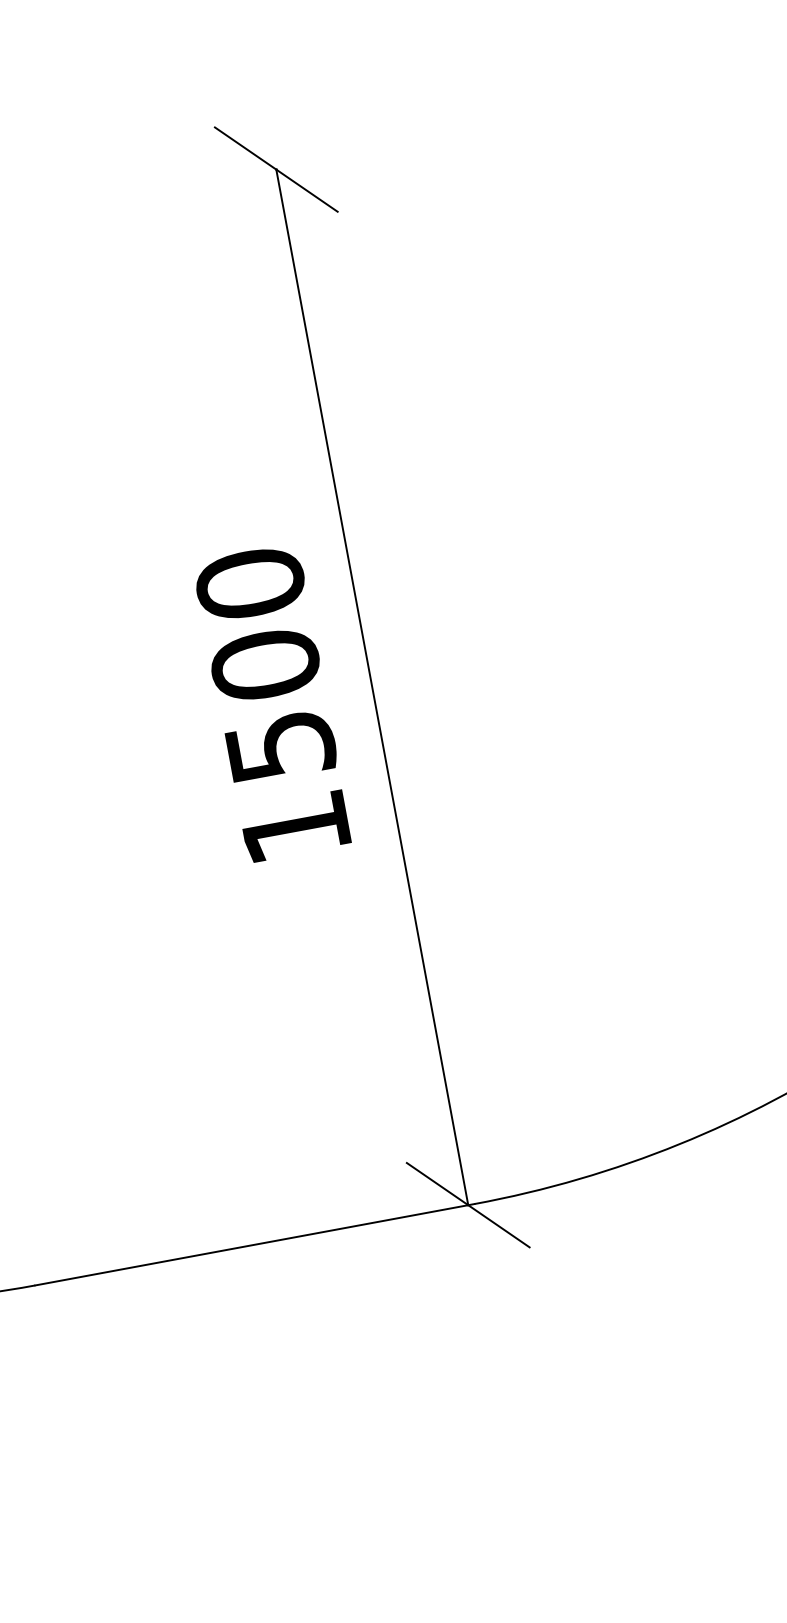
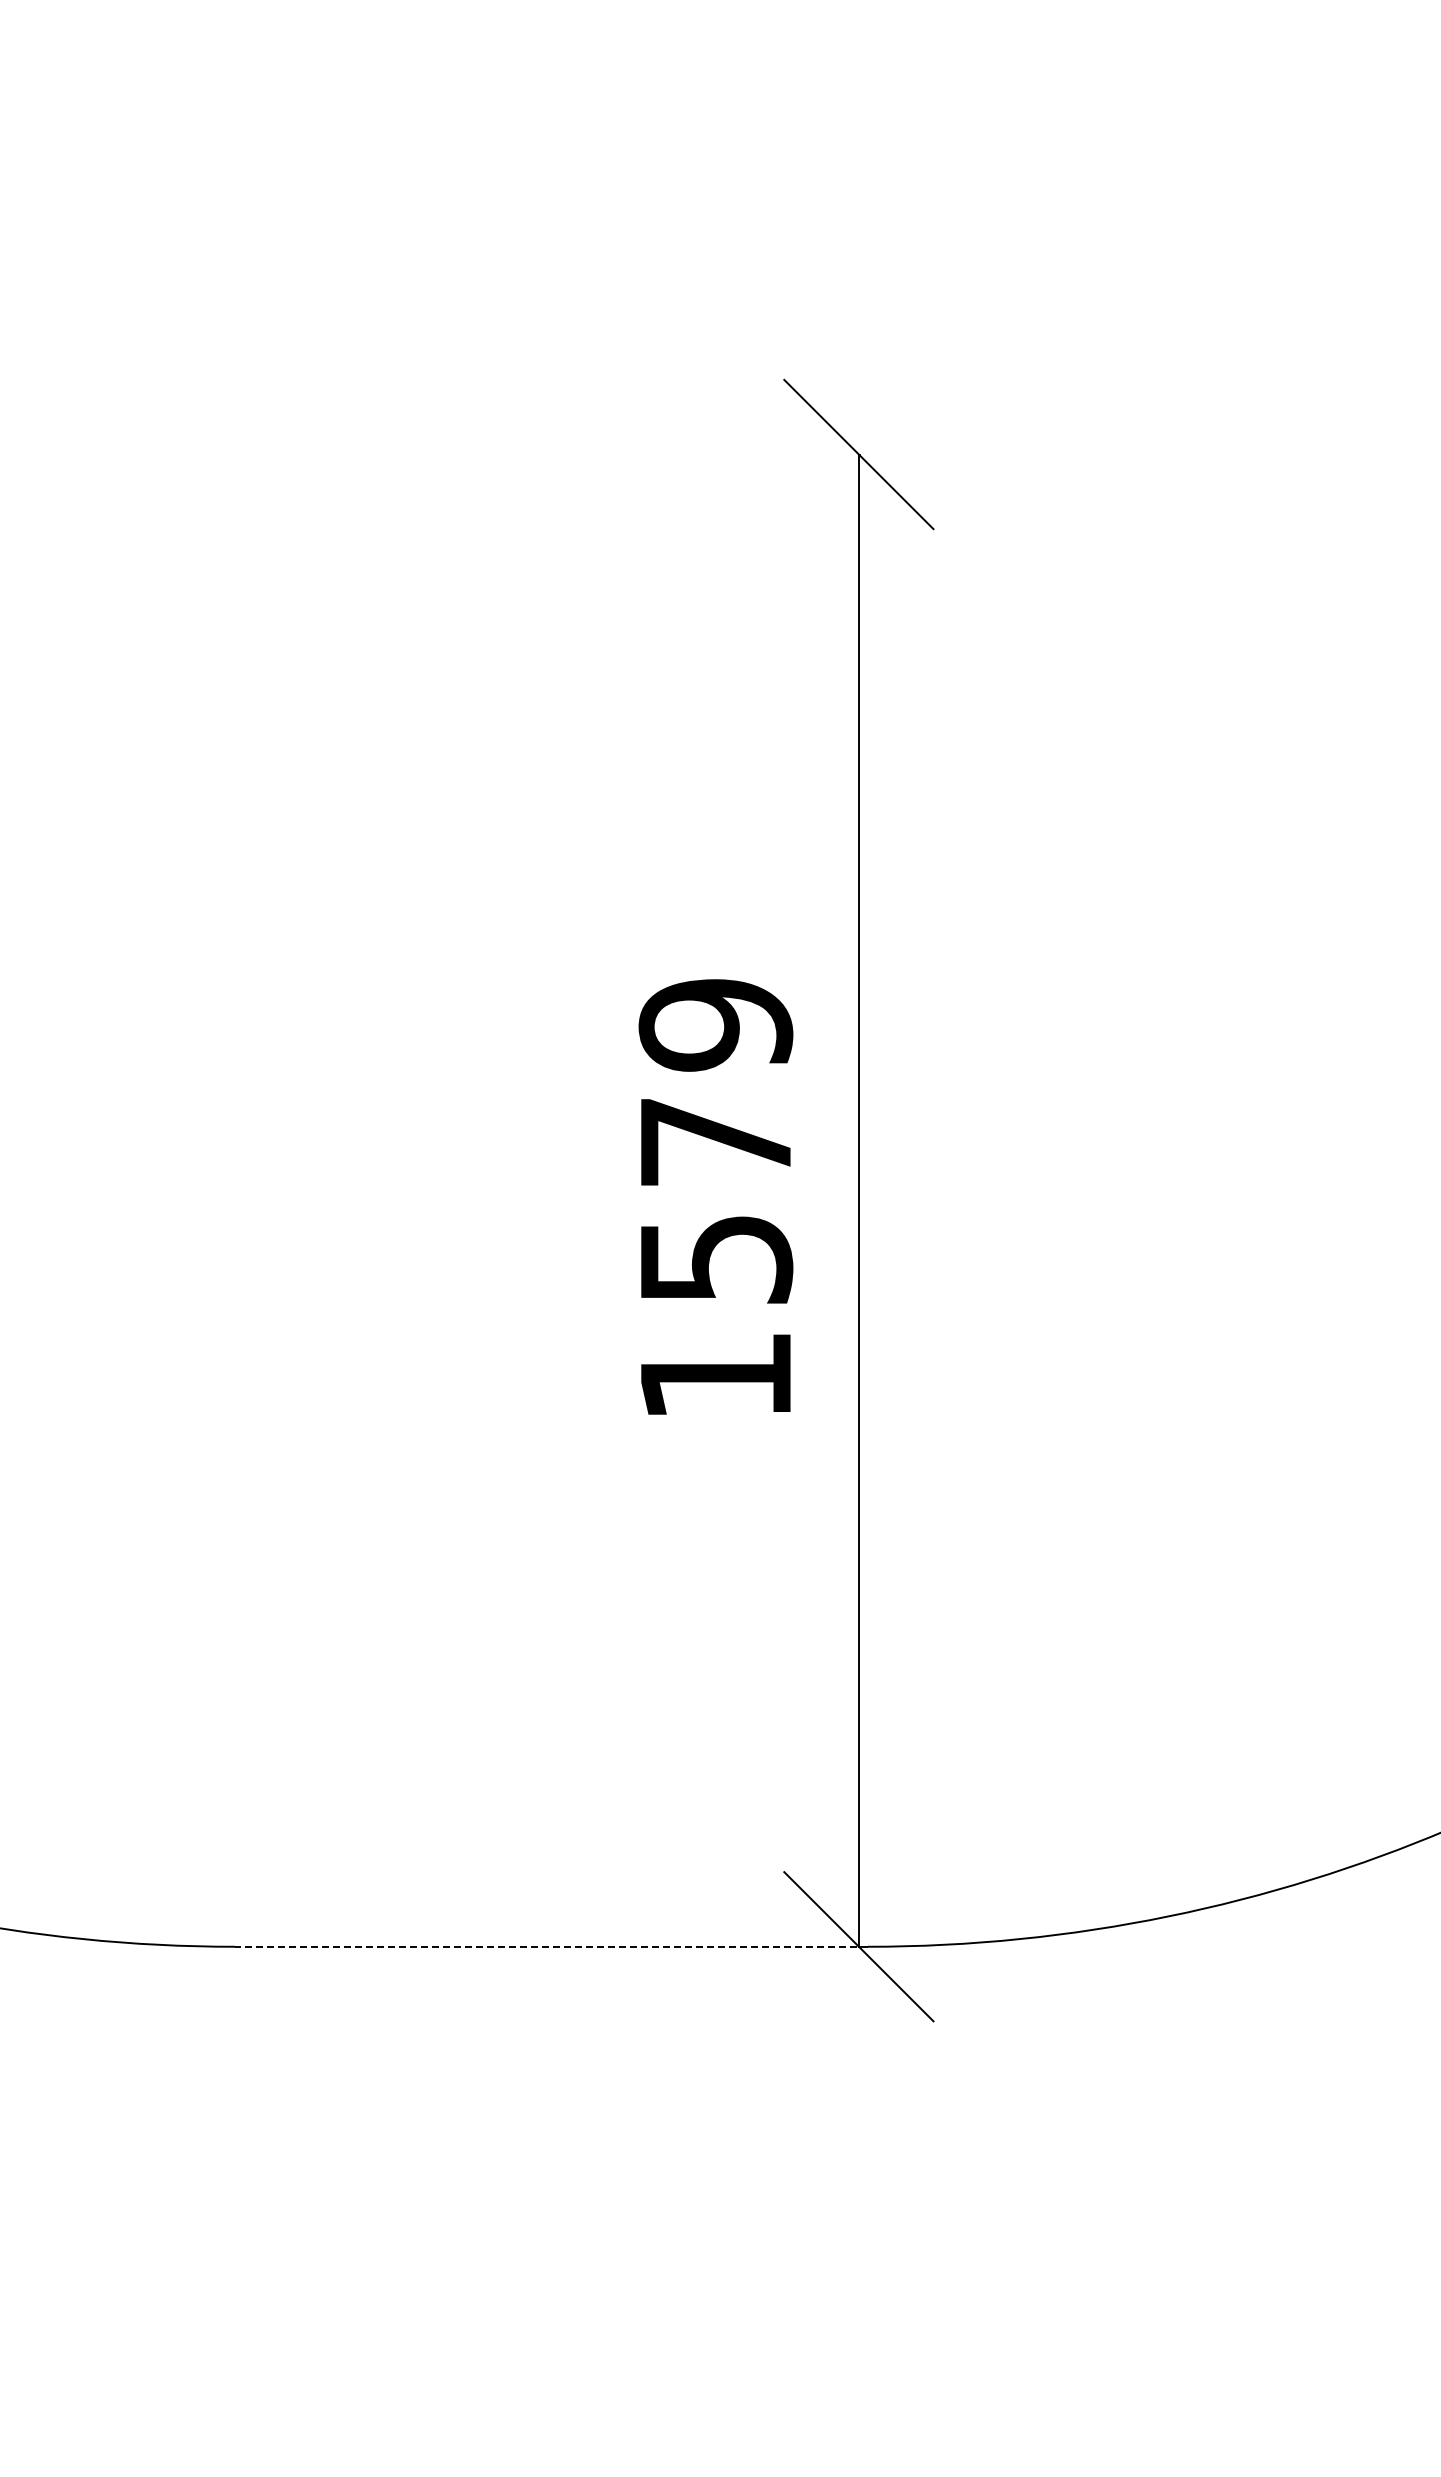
text: (257, 624) -> (715, 1083), 1500 -> 1579
line: (254, 1244) -> (550, 1946), solid -> dashed

